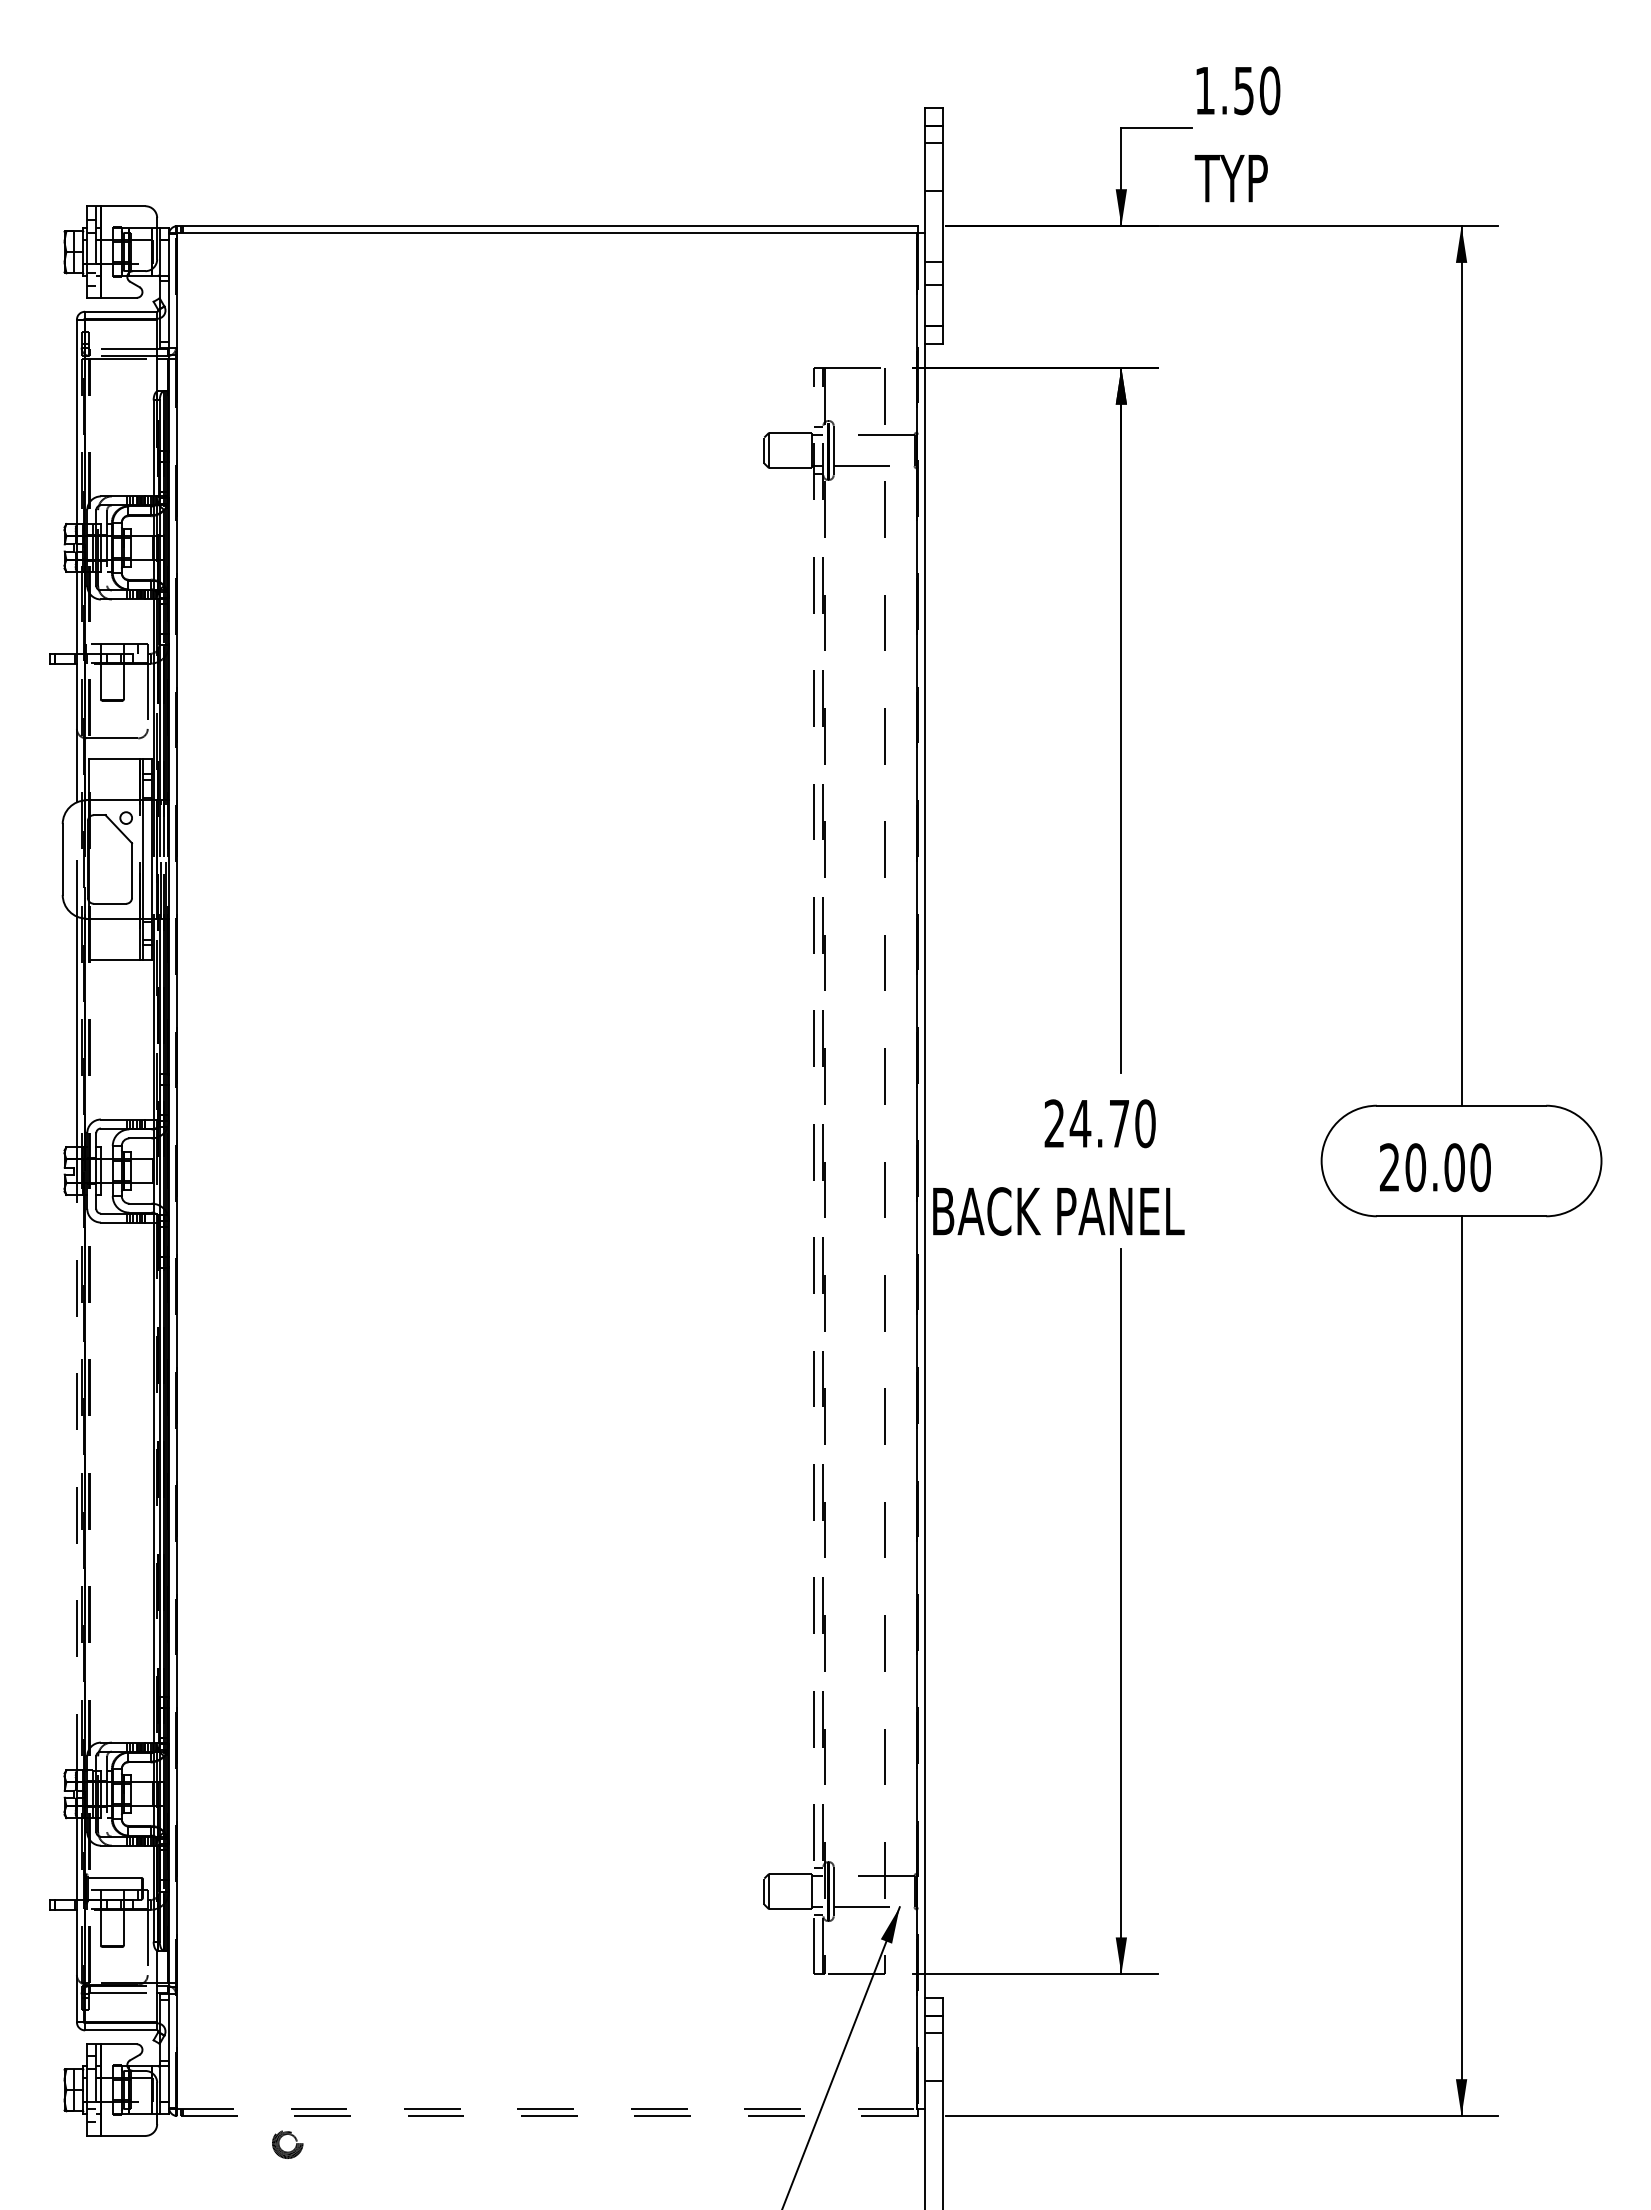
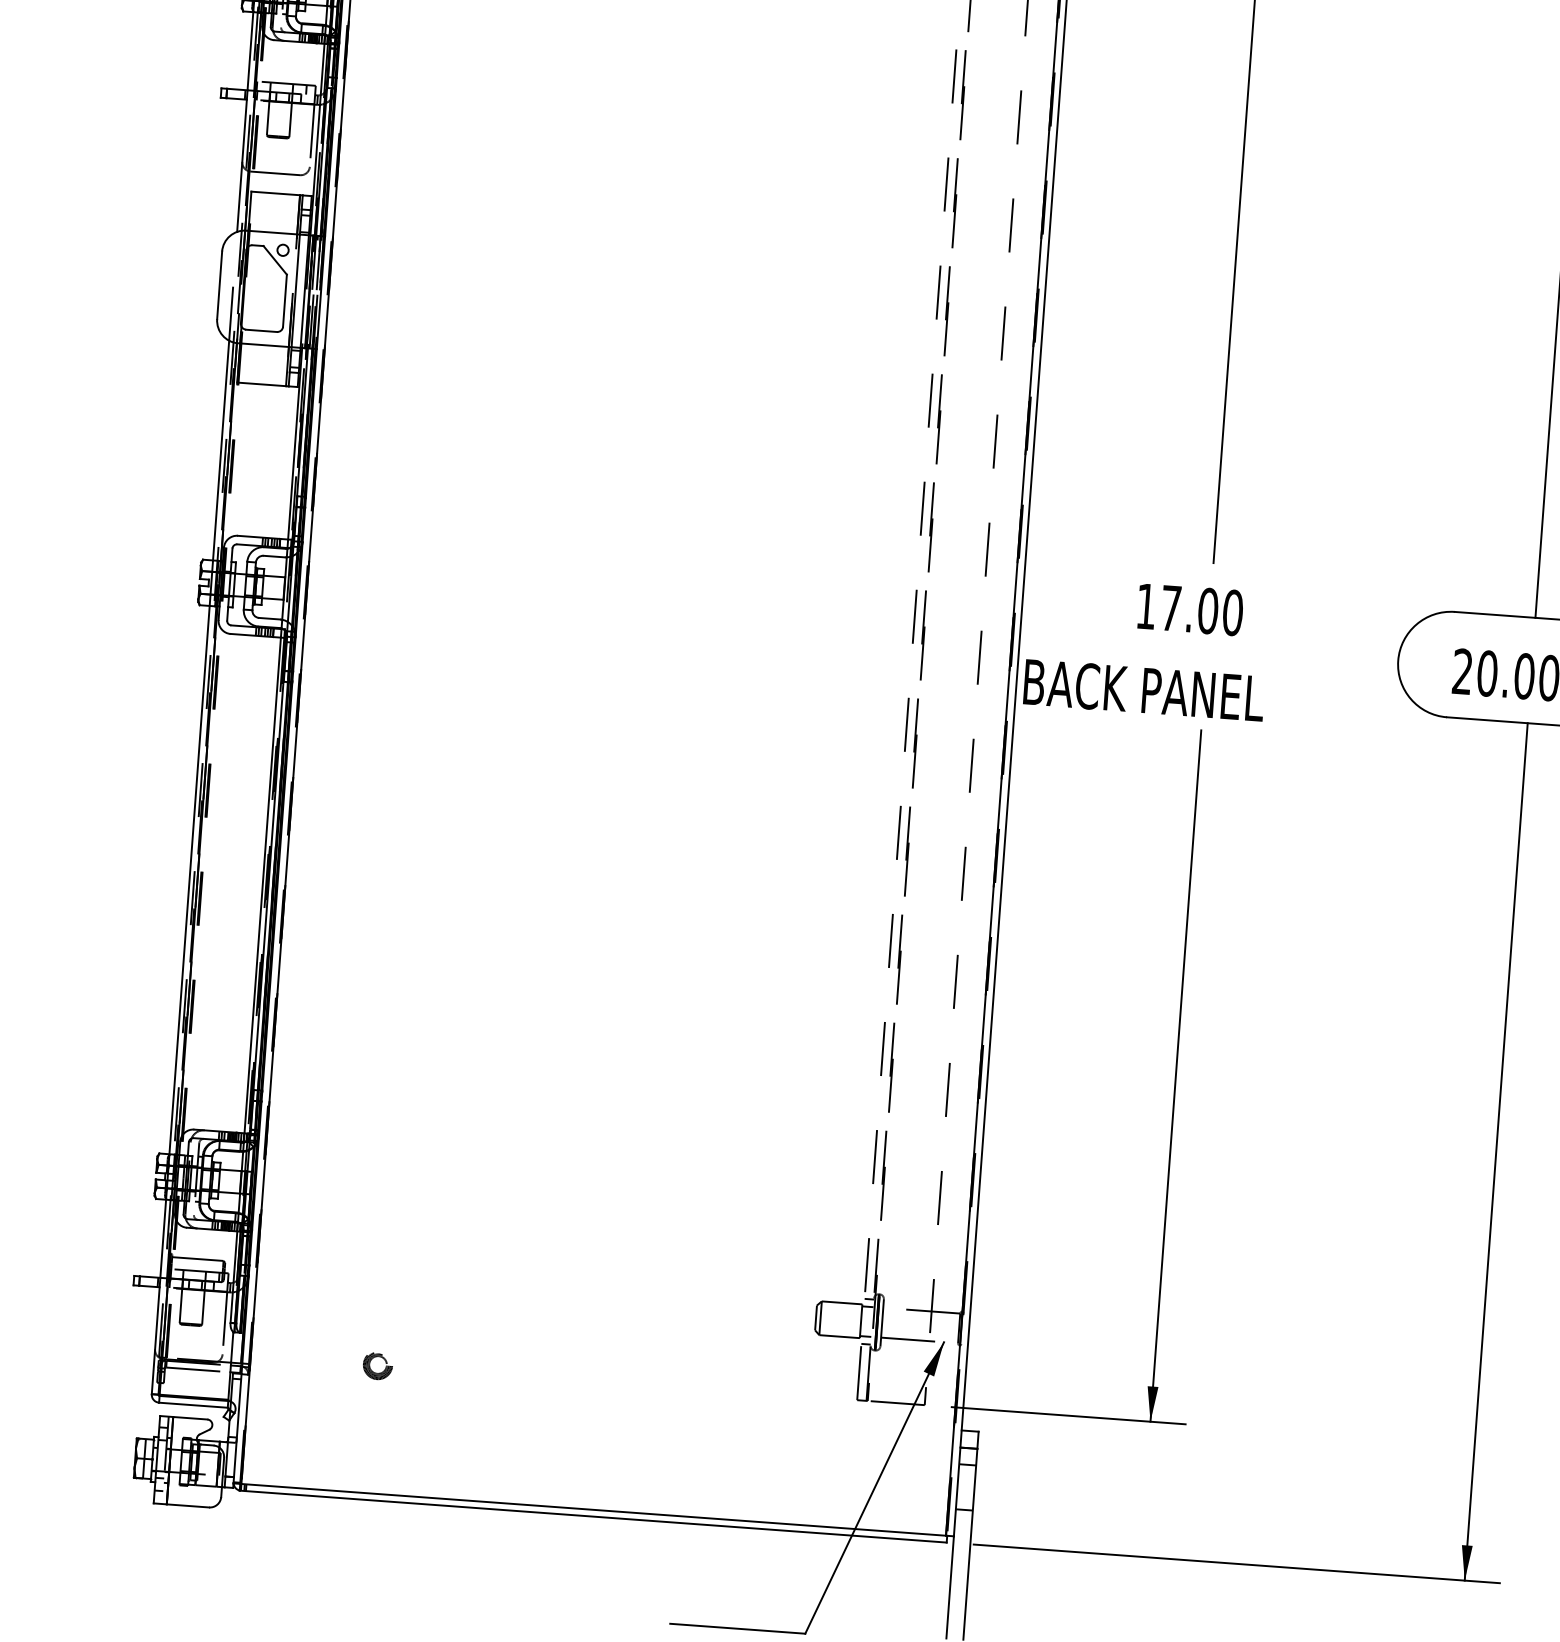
text: (1086, 1123) -> (1176, 608), 24.70 -> 17.00
line: (76, 1482) -> (189, 879), dashed -> solid
line: (547, 2108) -> (594, 1509), dashed -> solid
line: (547, 2116) -> (593, 1517), dashed -> solid
part: (287, 2151) -> (377, 1372), moved

